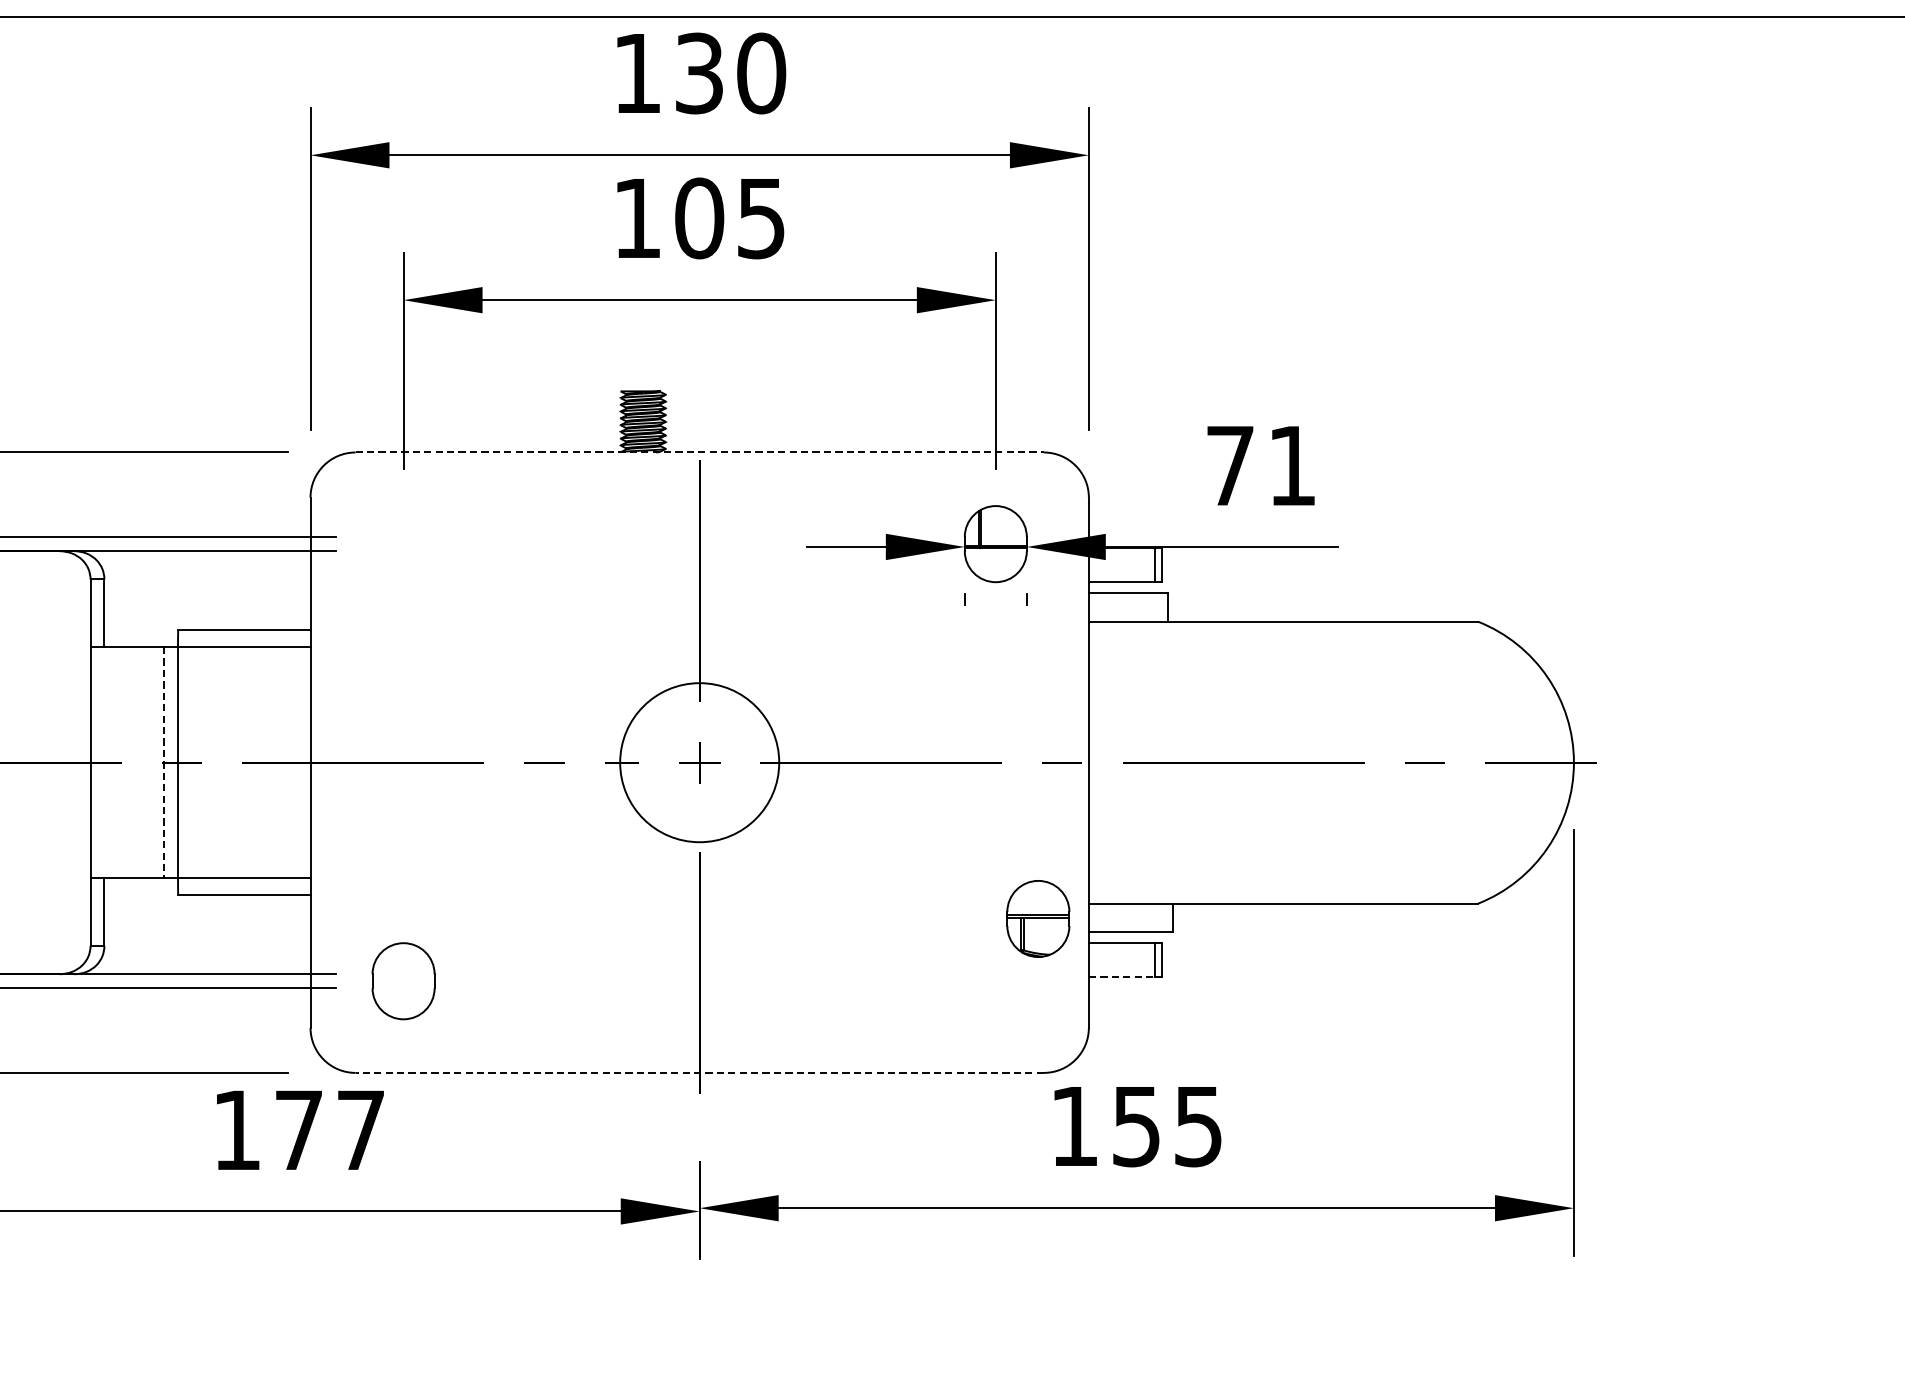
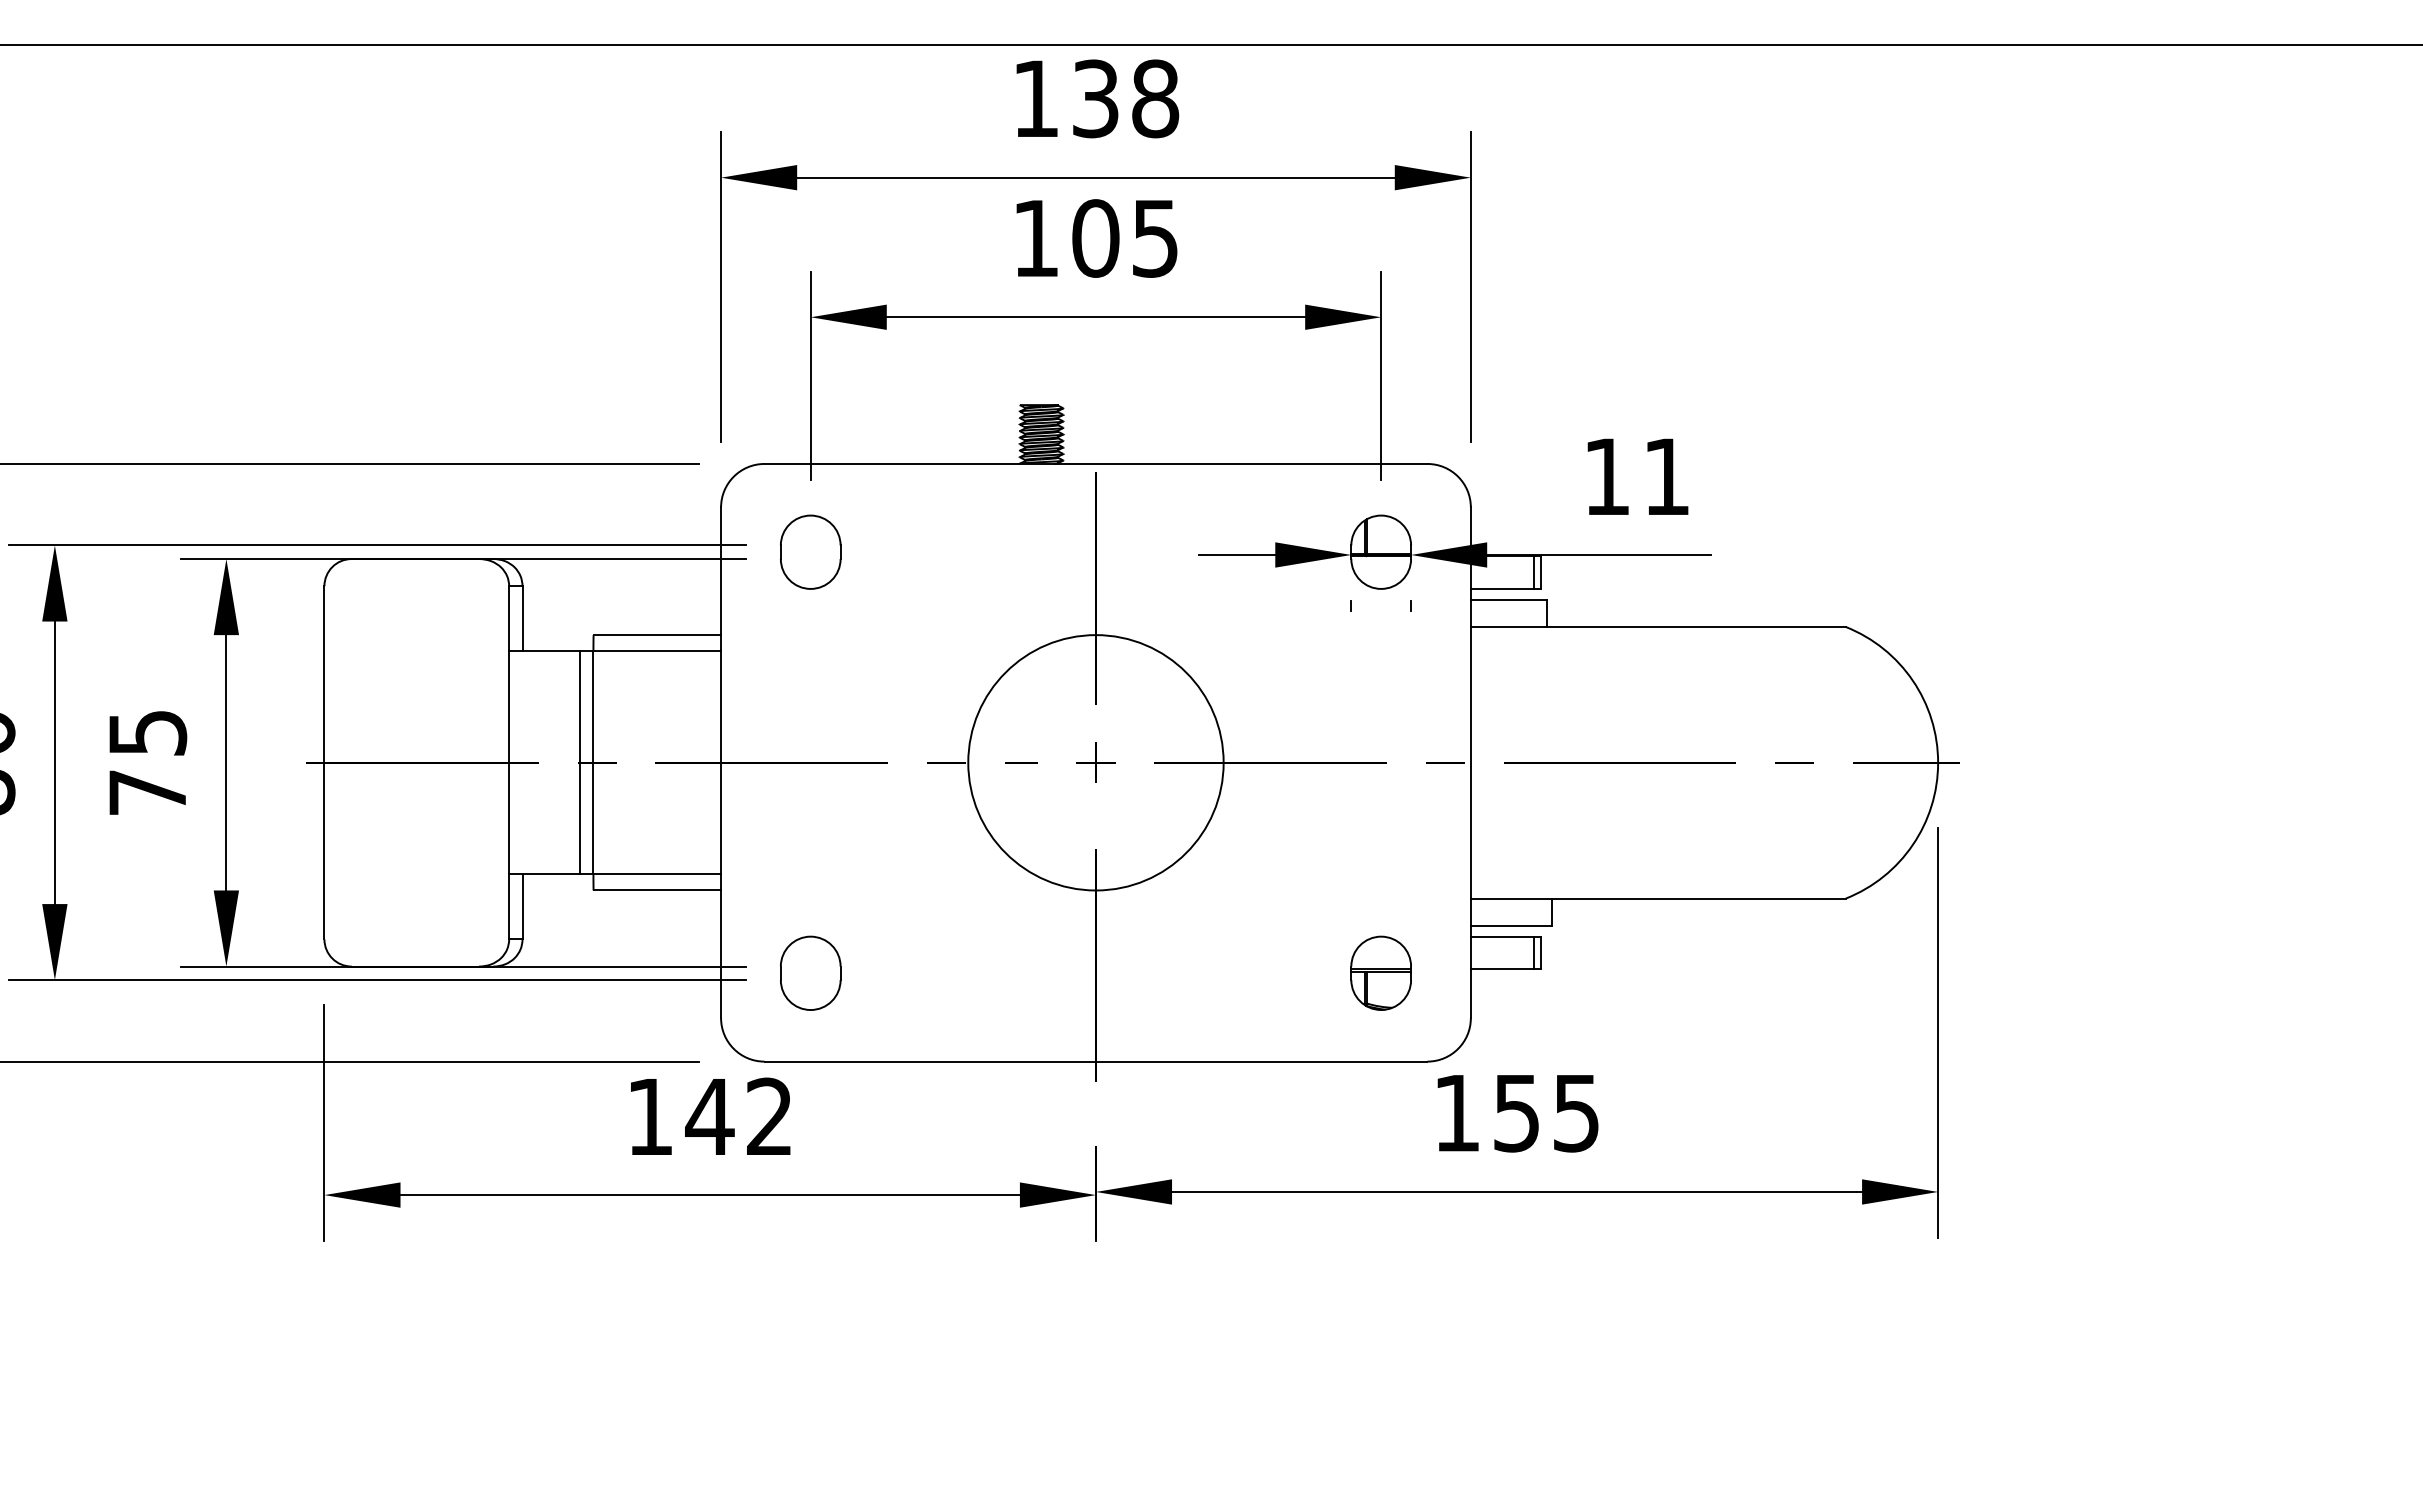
text: (761, 73) -> (1155, 98), 130 -> 138
line: (700, 451) -> (1096, 463), dashed -> solid
text: (1230, 465) -> (1607, 476), 71 -> 11
part: (403, 543) -> (810, 551), added
circle: (699, 762) -> (1095, 762), size x1.67
line: (164, 763) -> (580, 763), dashed -> solid
part: (1037, 918) -> (1380, 972), moved
line: (1121, 977) -> (1502, 969), dashed -> solid
line: (699, 1072) -> (1095, 1061), dashed -> solid
text: (328, 1128) -> (738, 1115), 177 -> 142

